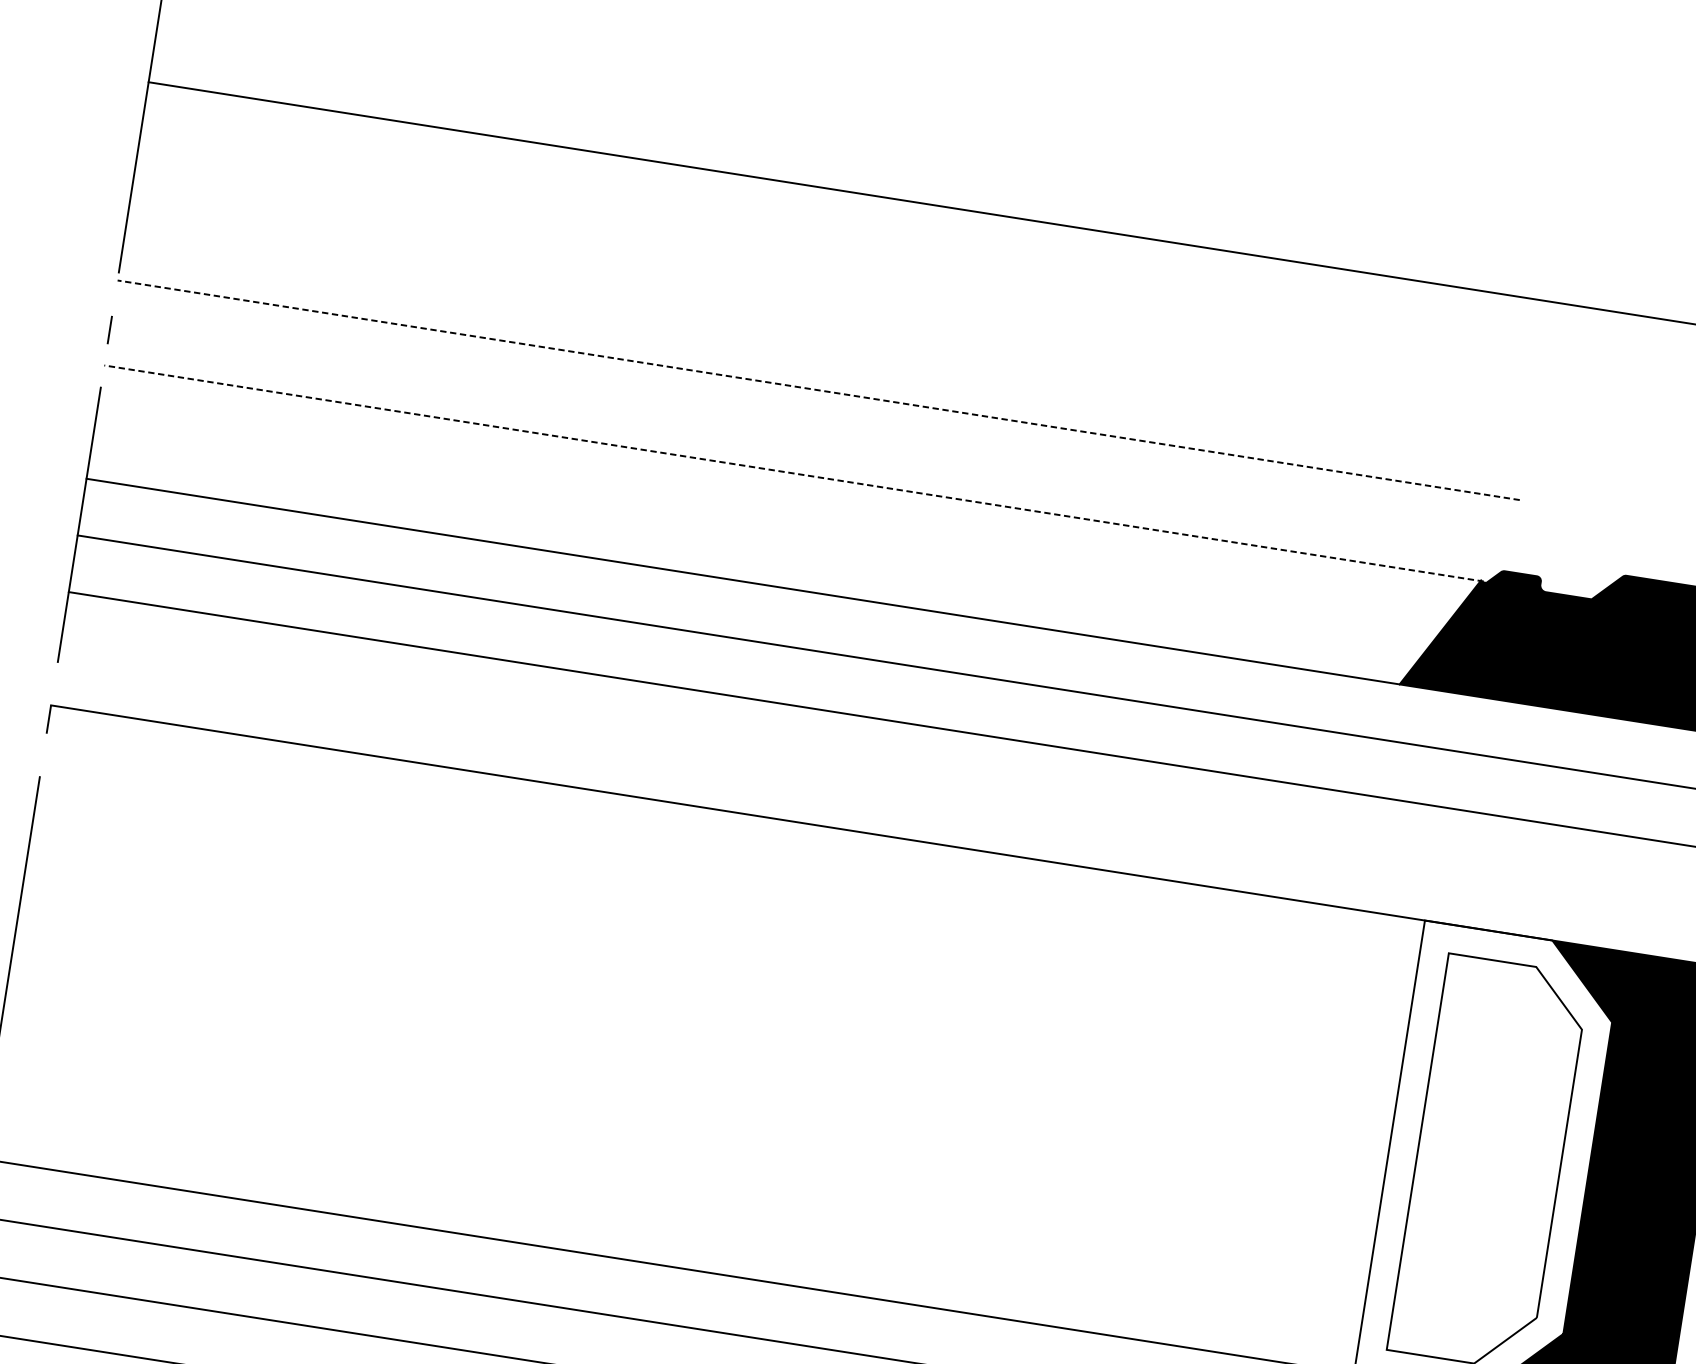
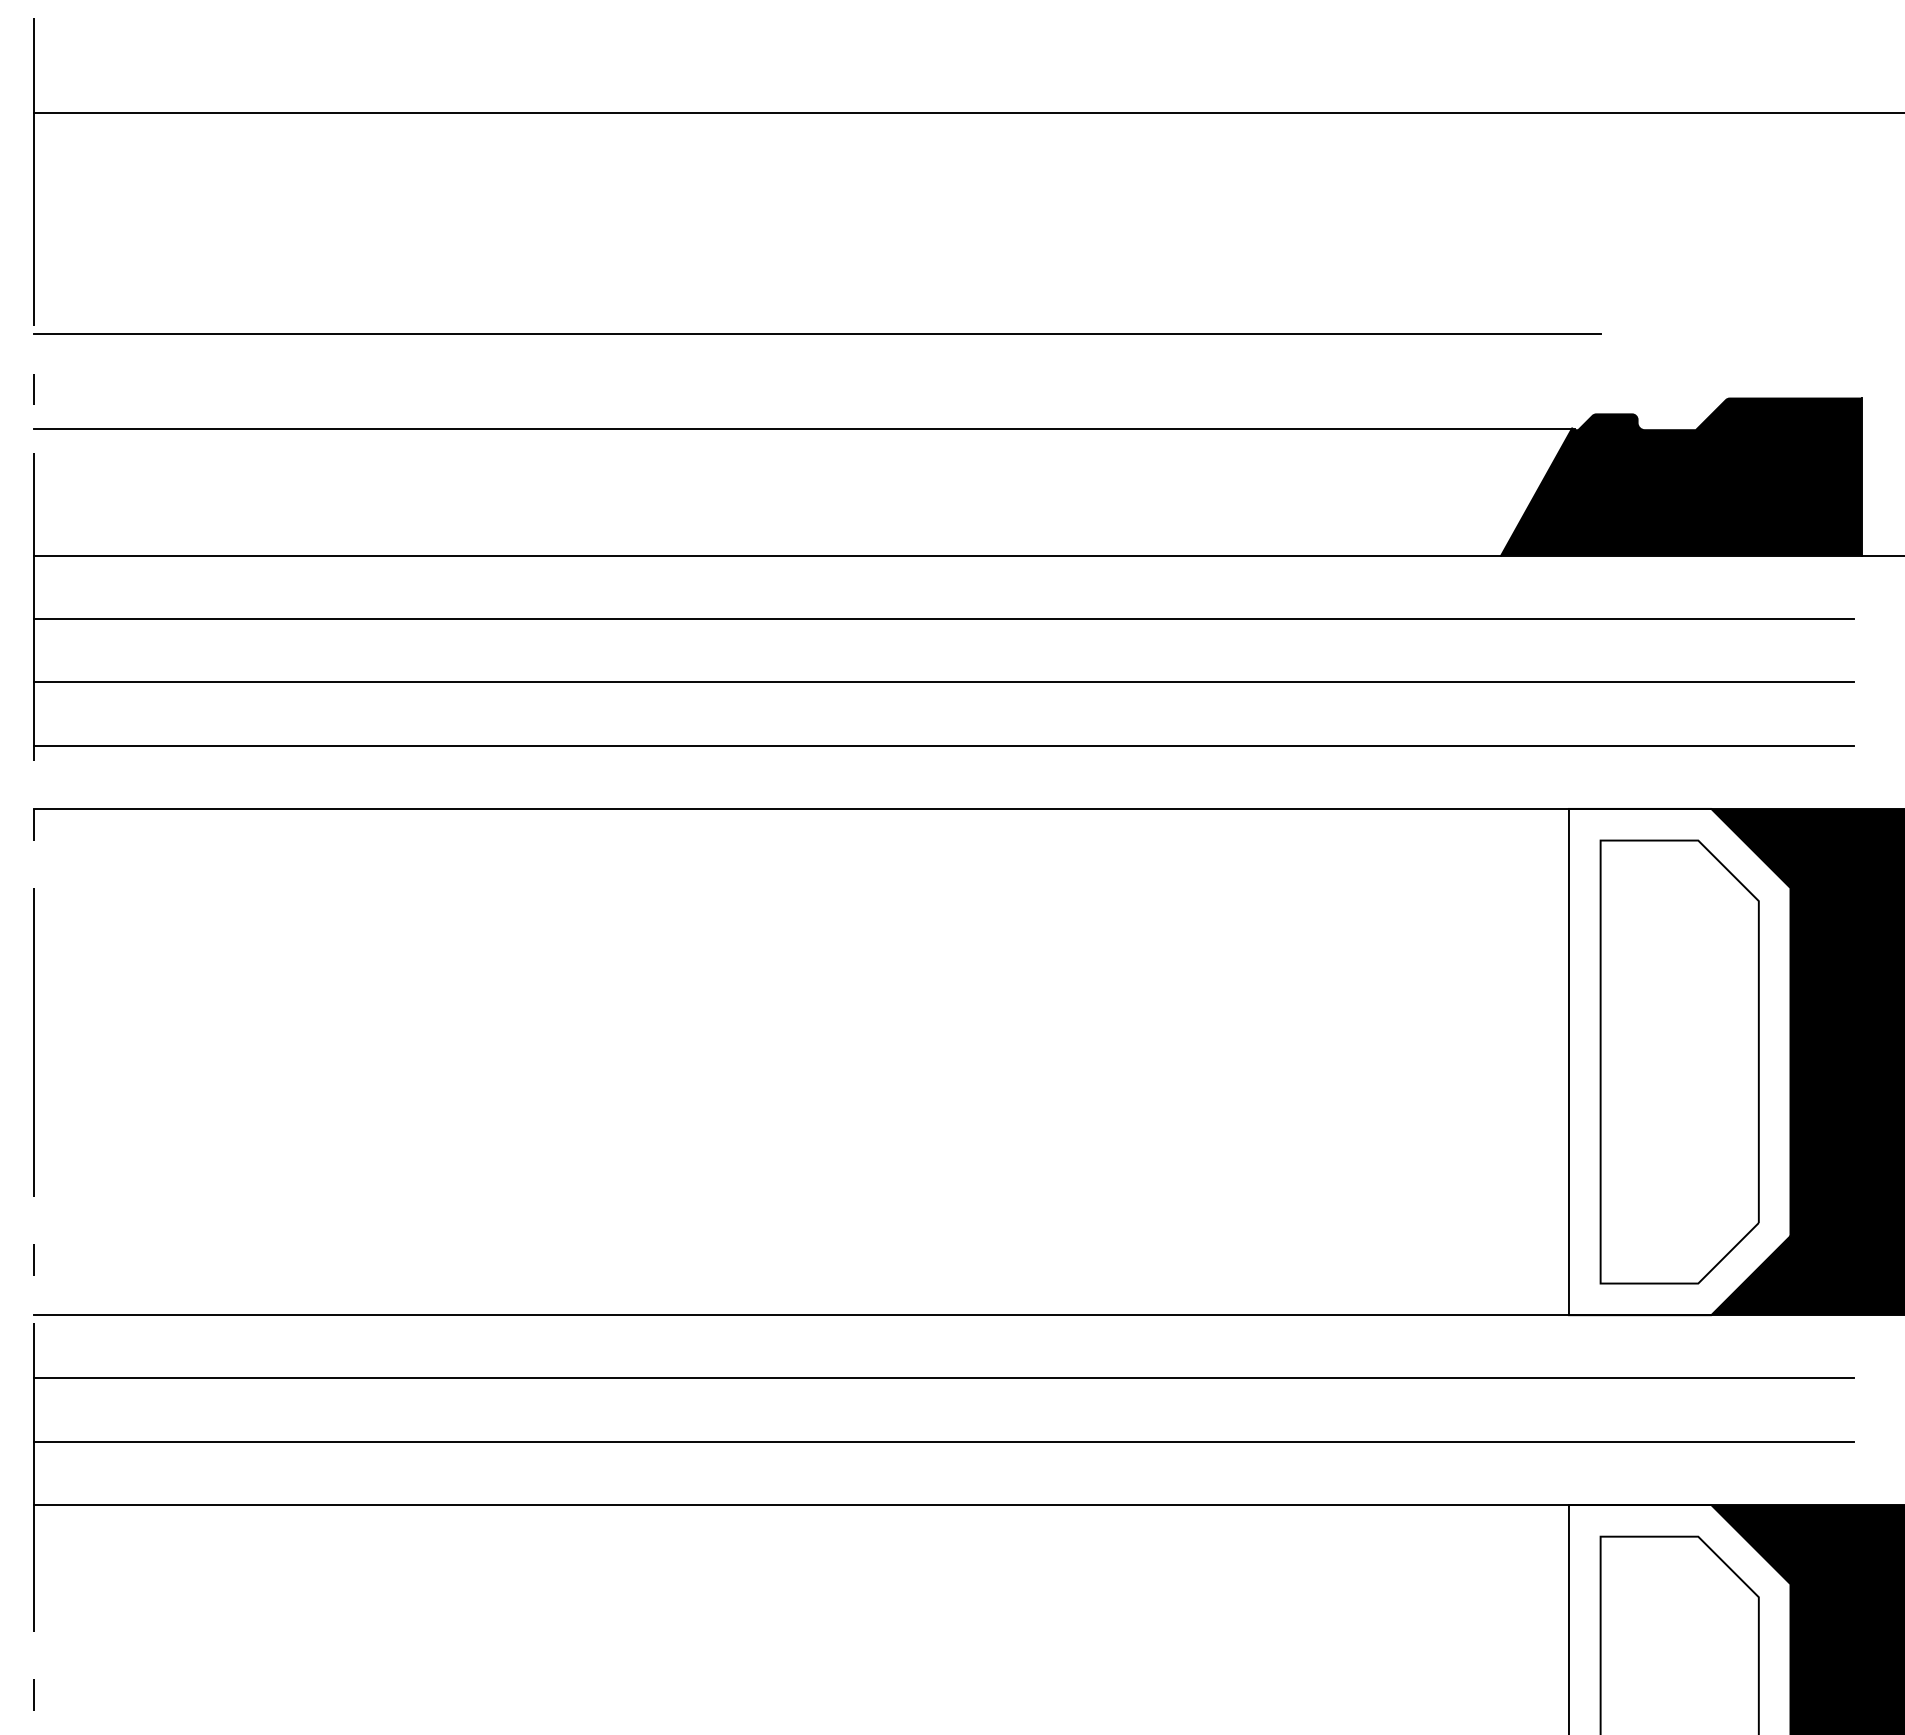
line: (817, 390) -> (816, 334), dashed -> solid
line: (793, 473) -> (804, 429), dashed -> solid
line: (873, 776) -> (943, 745), added

